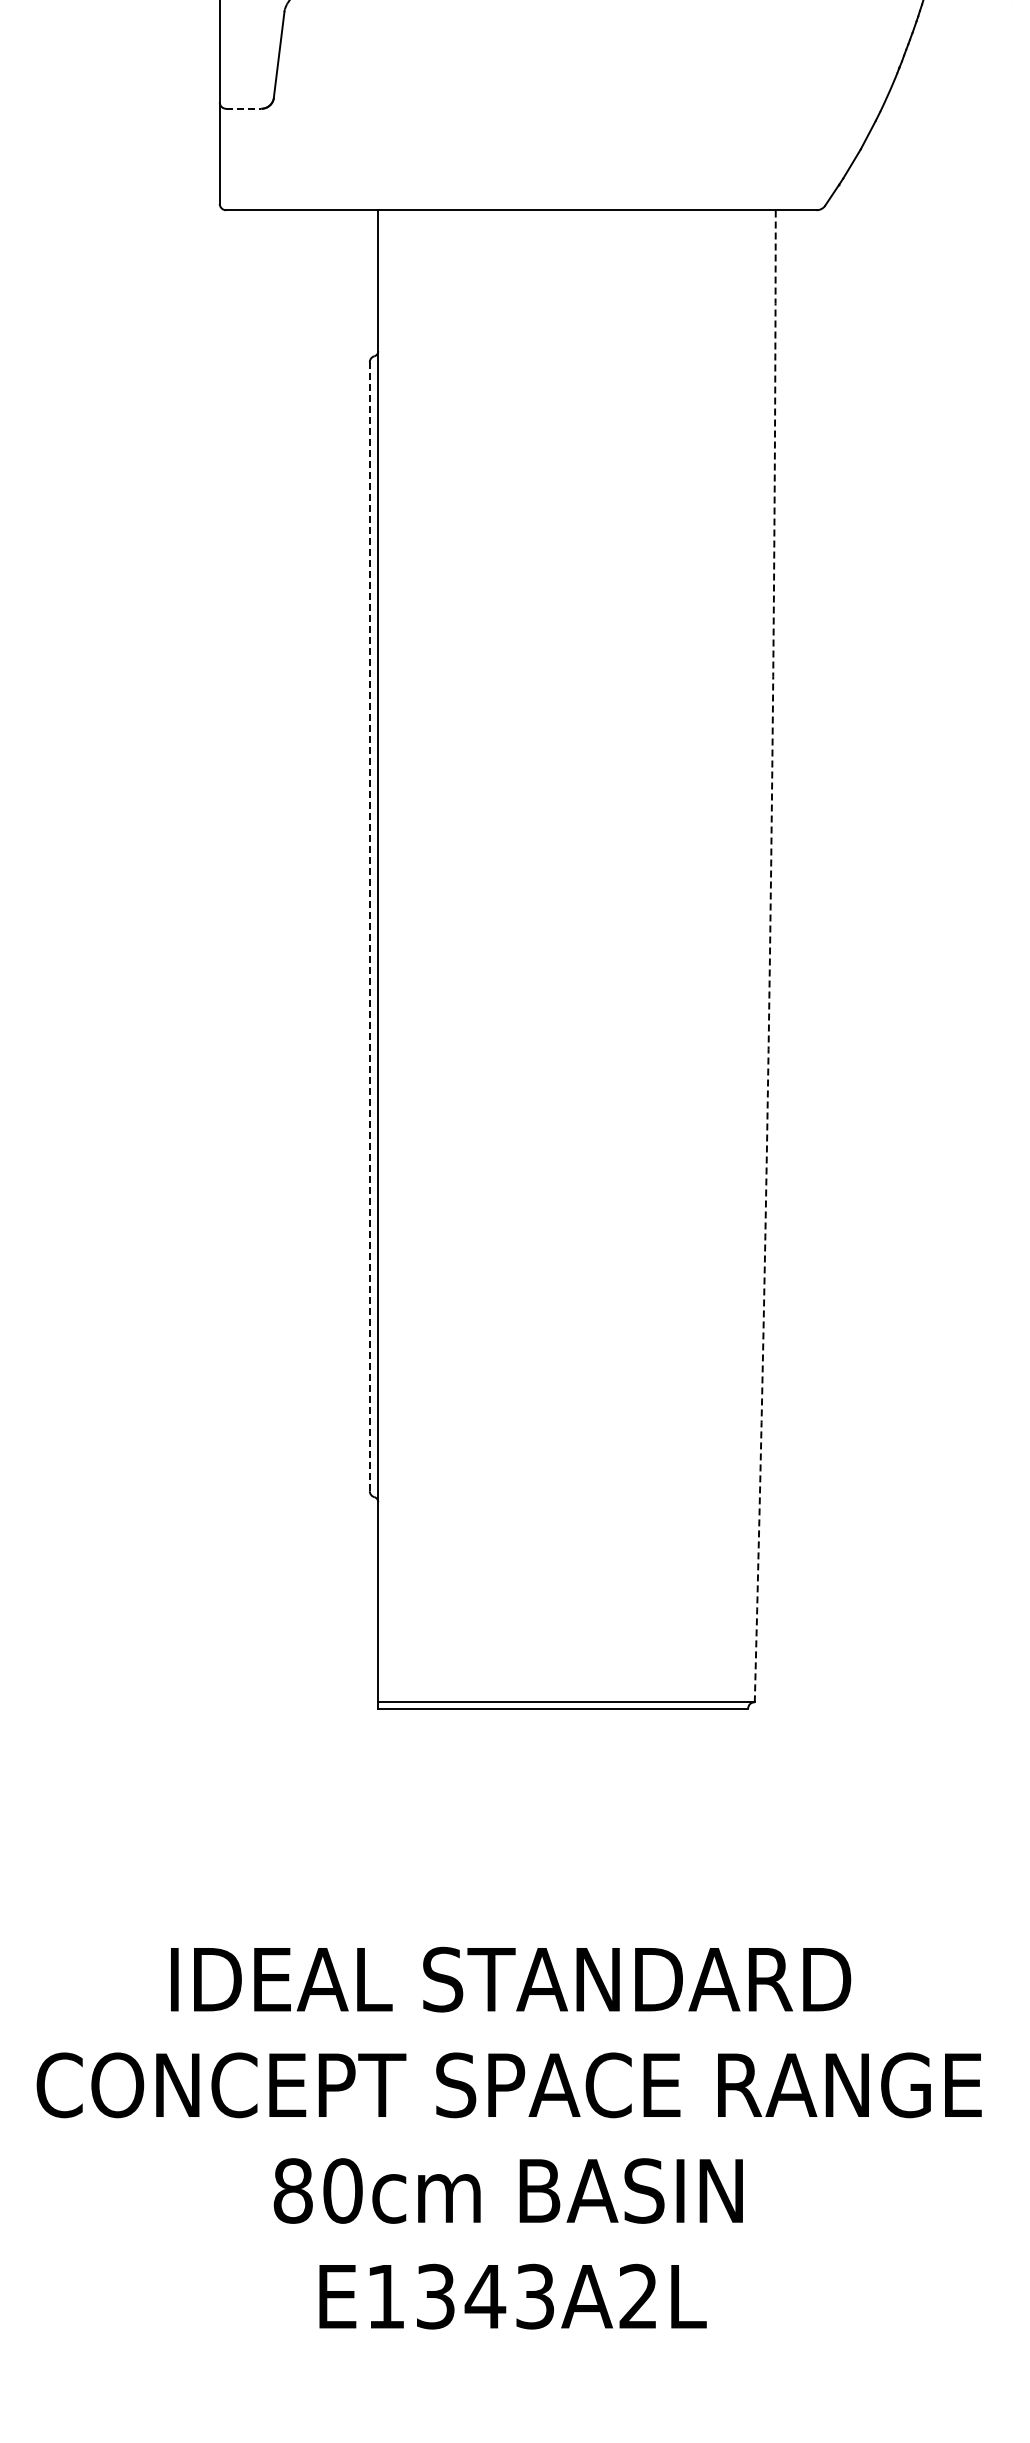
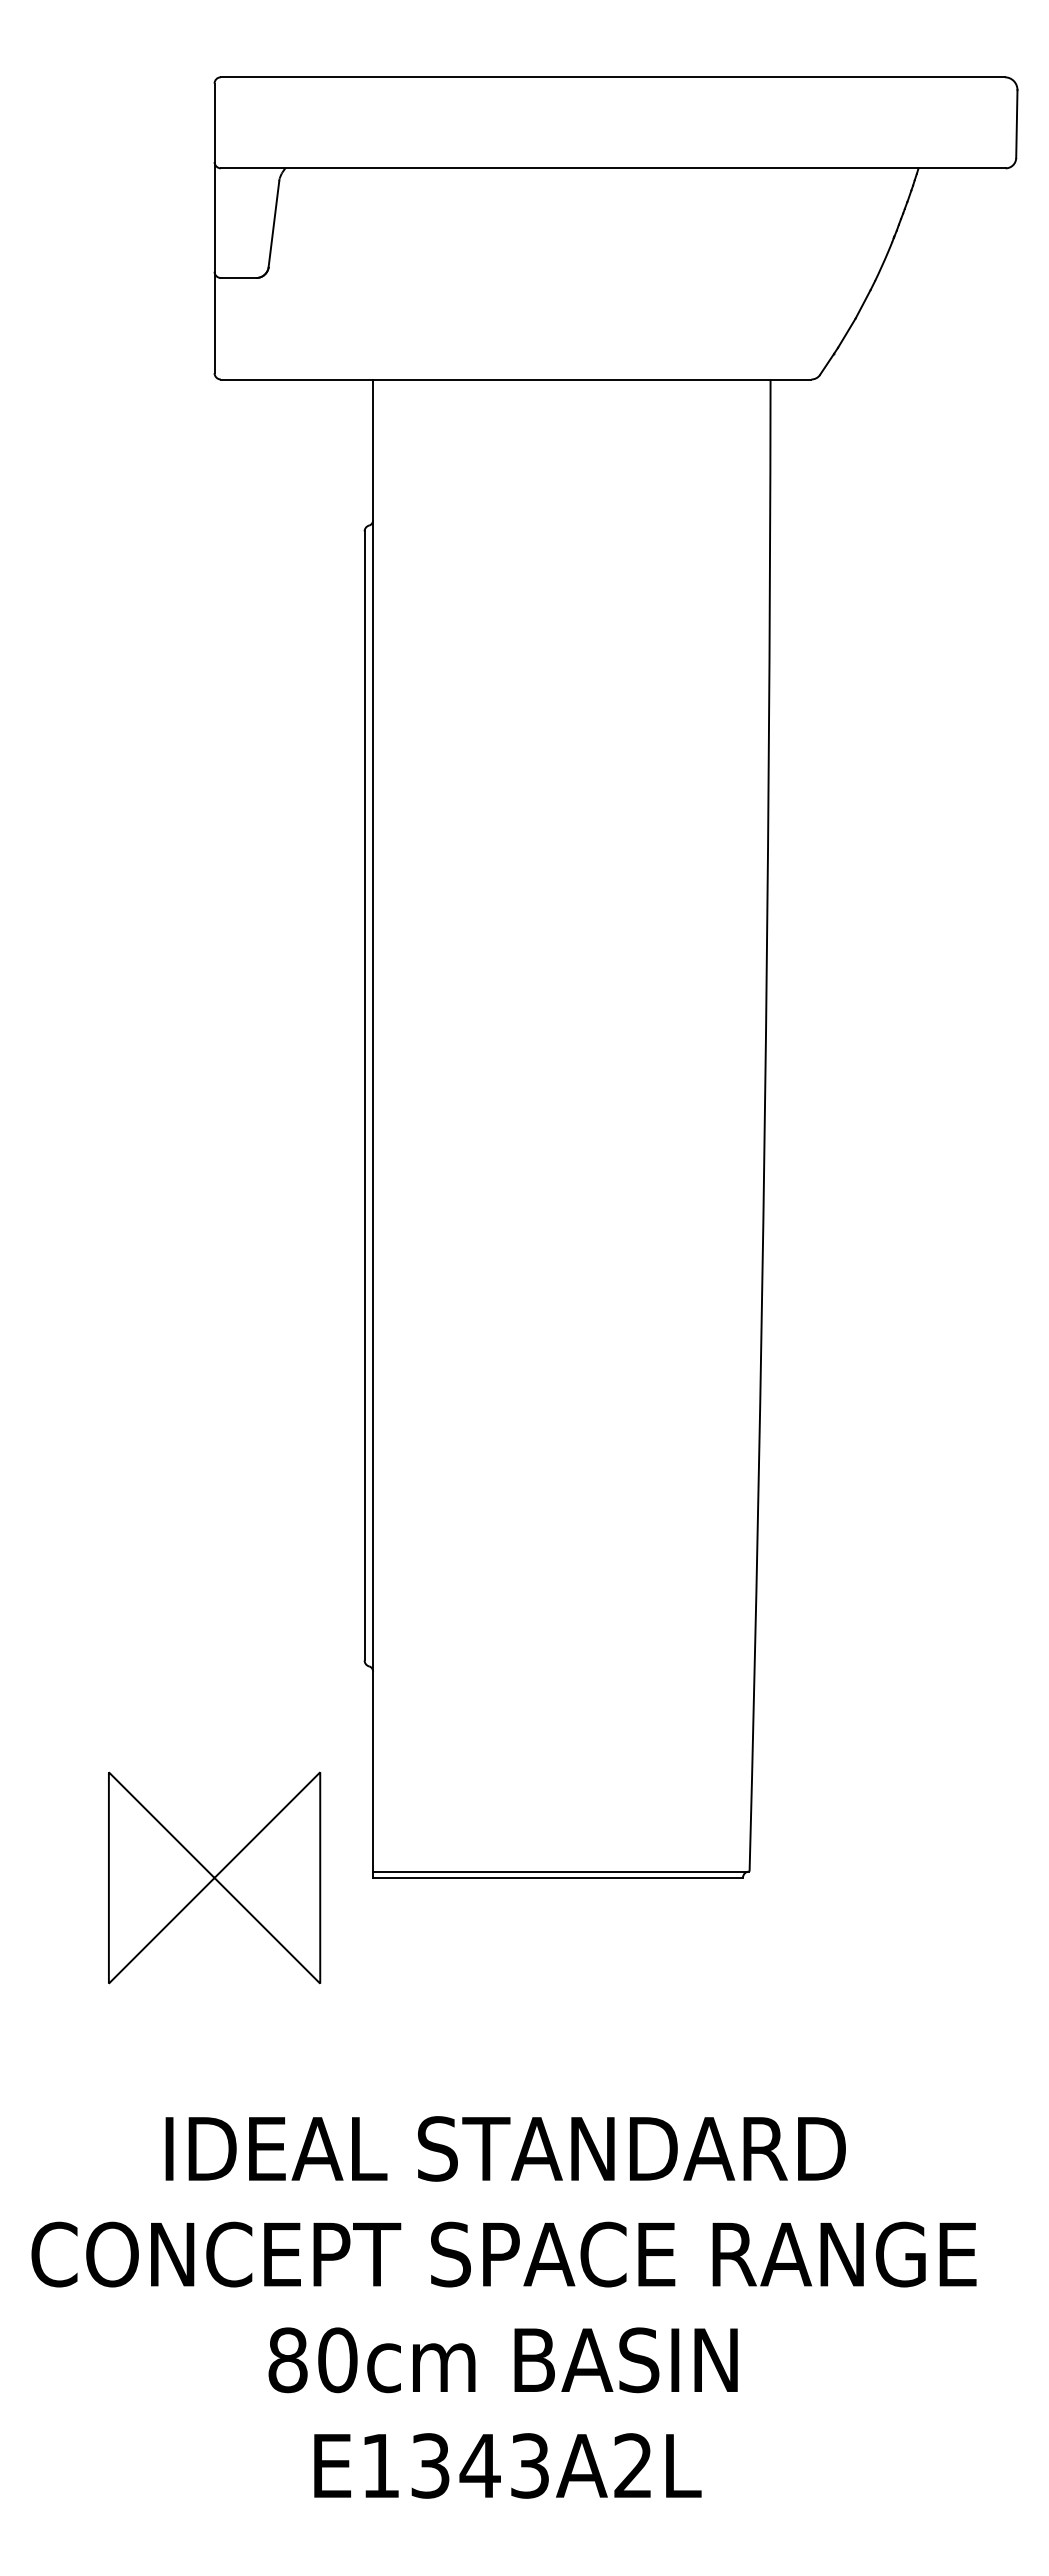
line: (243, 109) -> (238, 278), dashed -> solid
line: (369, 926) -> (364, 1095), dashed -> solid
arc: (769, 956) -> (764, 1125), dashed -> solid
part: (219, 1708) -> (214, 1877), added

